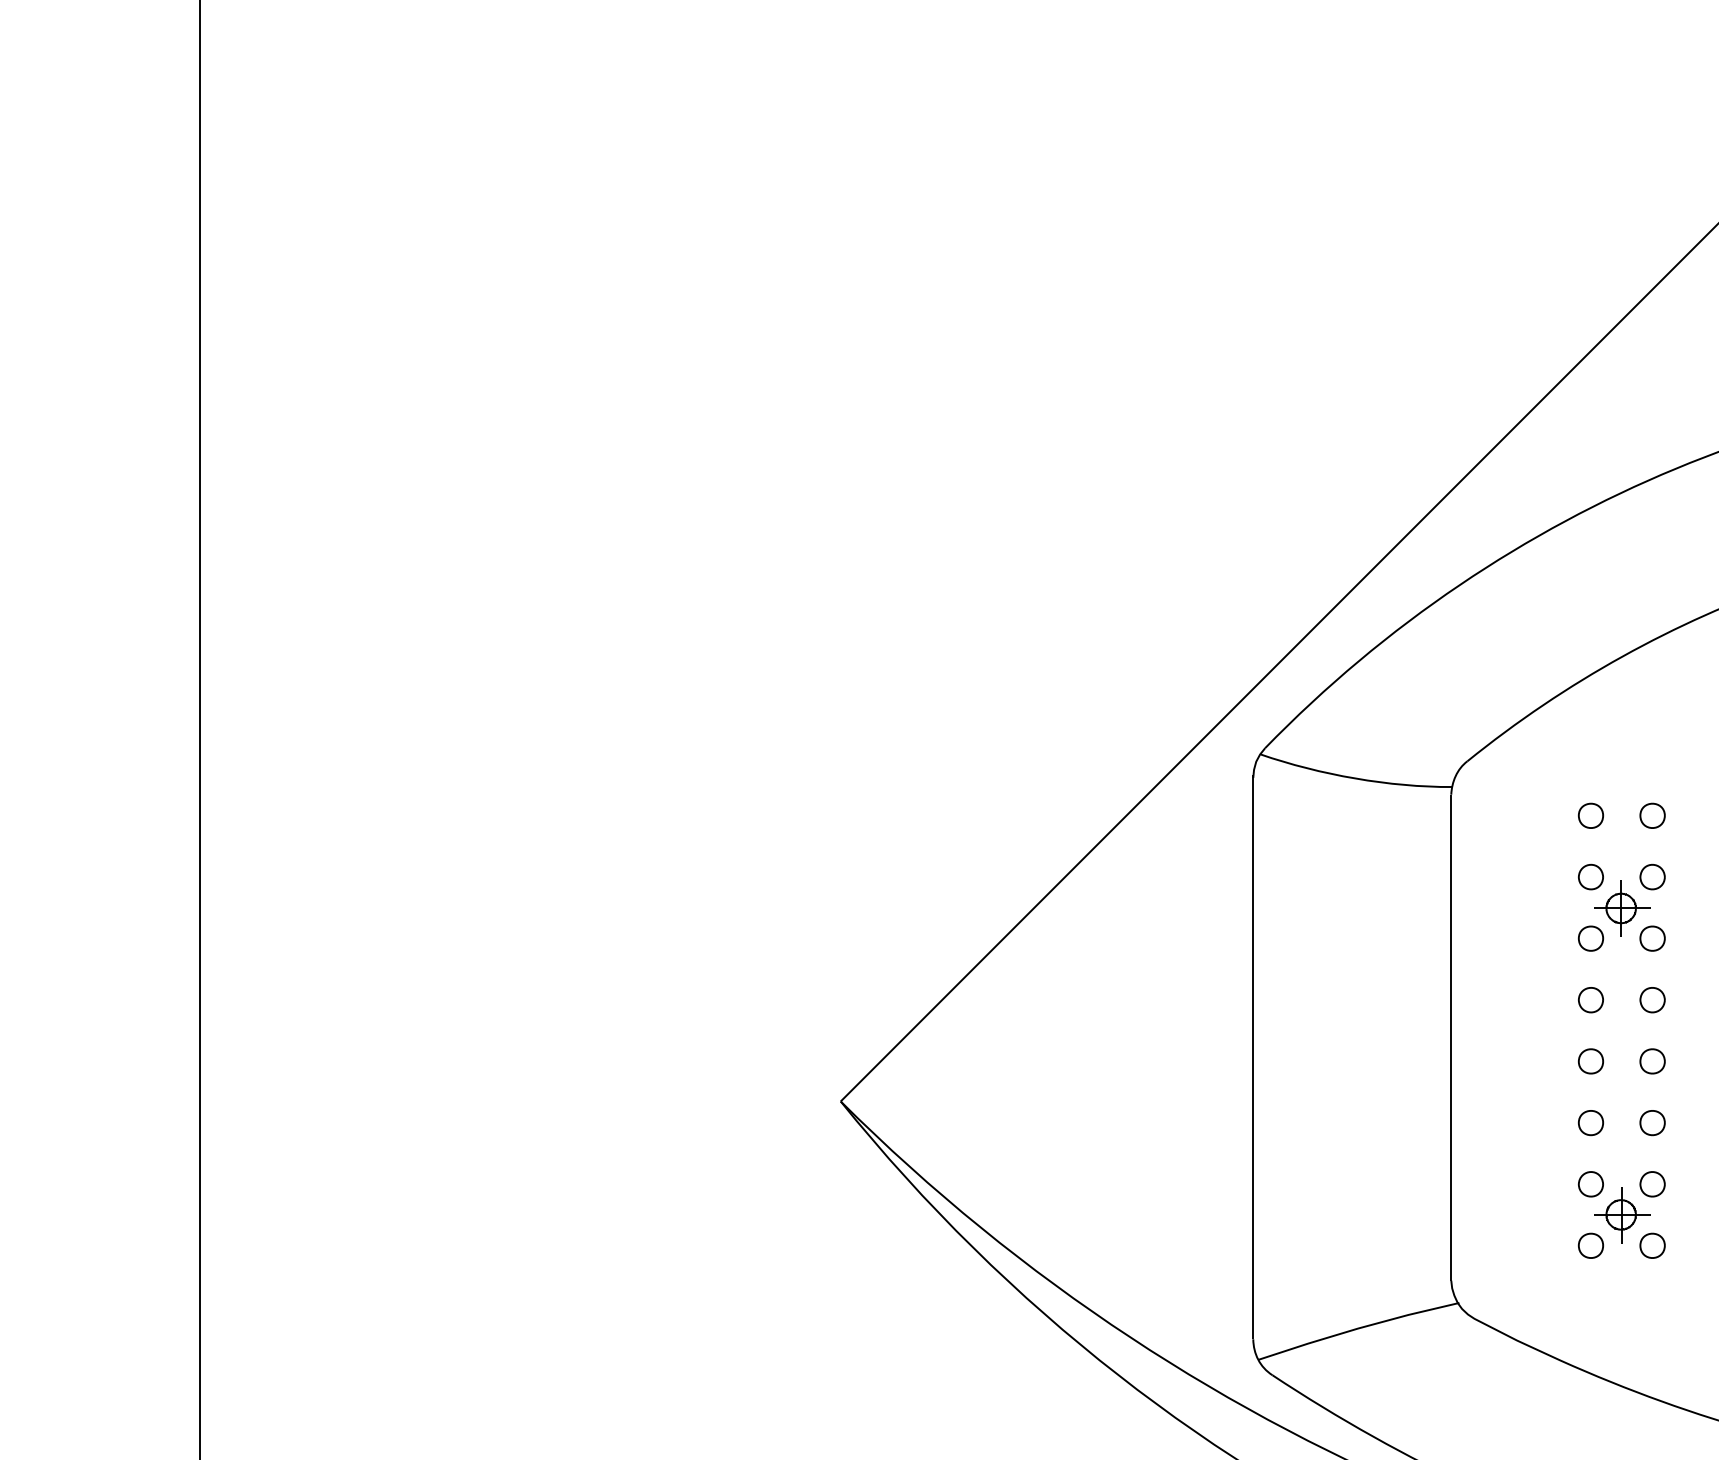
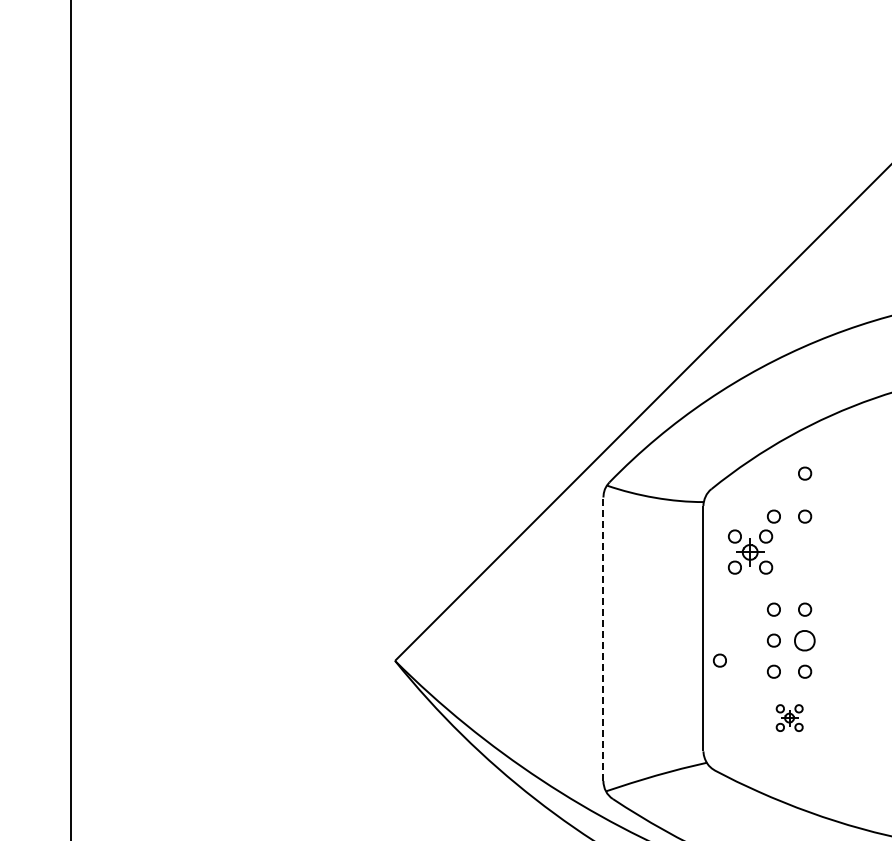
part: (1653, 730) -> (805, 473), added
part: (1621, 906) -> (750, 551), moved
line: (1253, 1057) -> (603, 638), solid -> dashed
part: (1653, 1061) -> (805, 640), size x1.6
part: (1483, 1100) -> (719, 660), added
part: (1621, 1213) -> (789, 717), size x0.6

